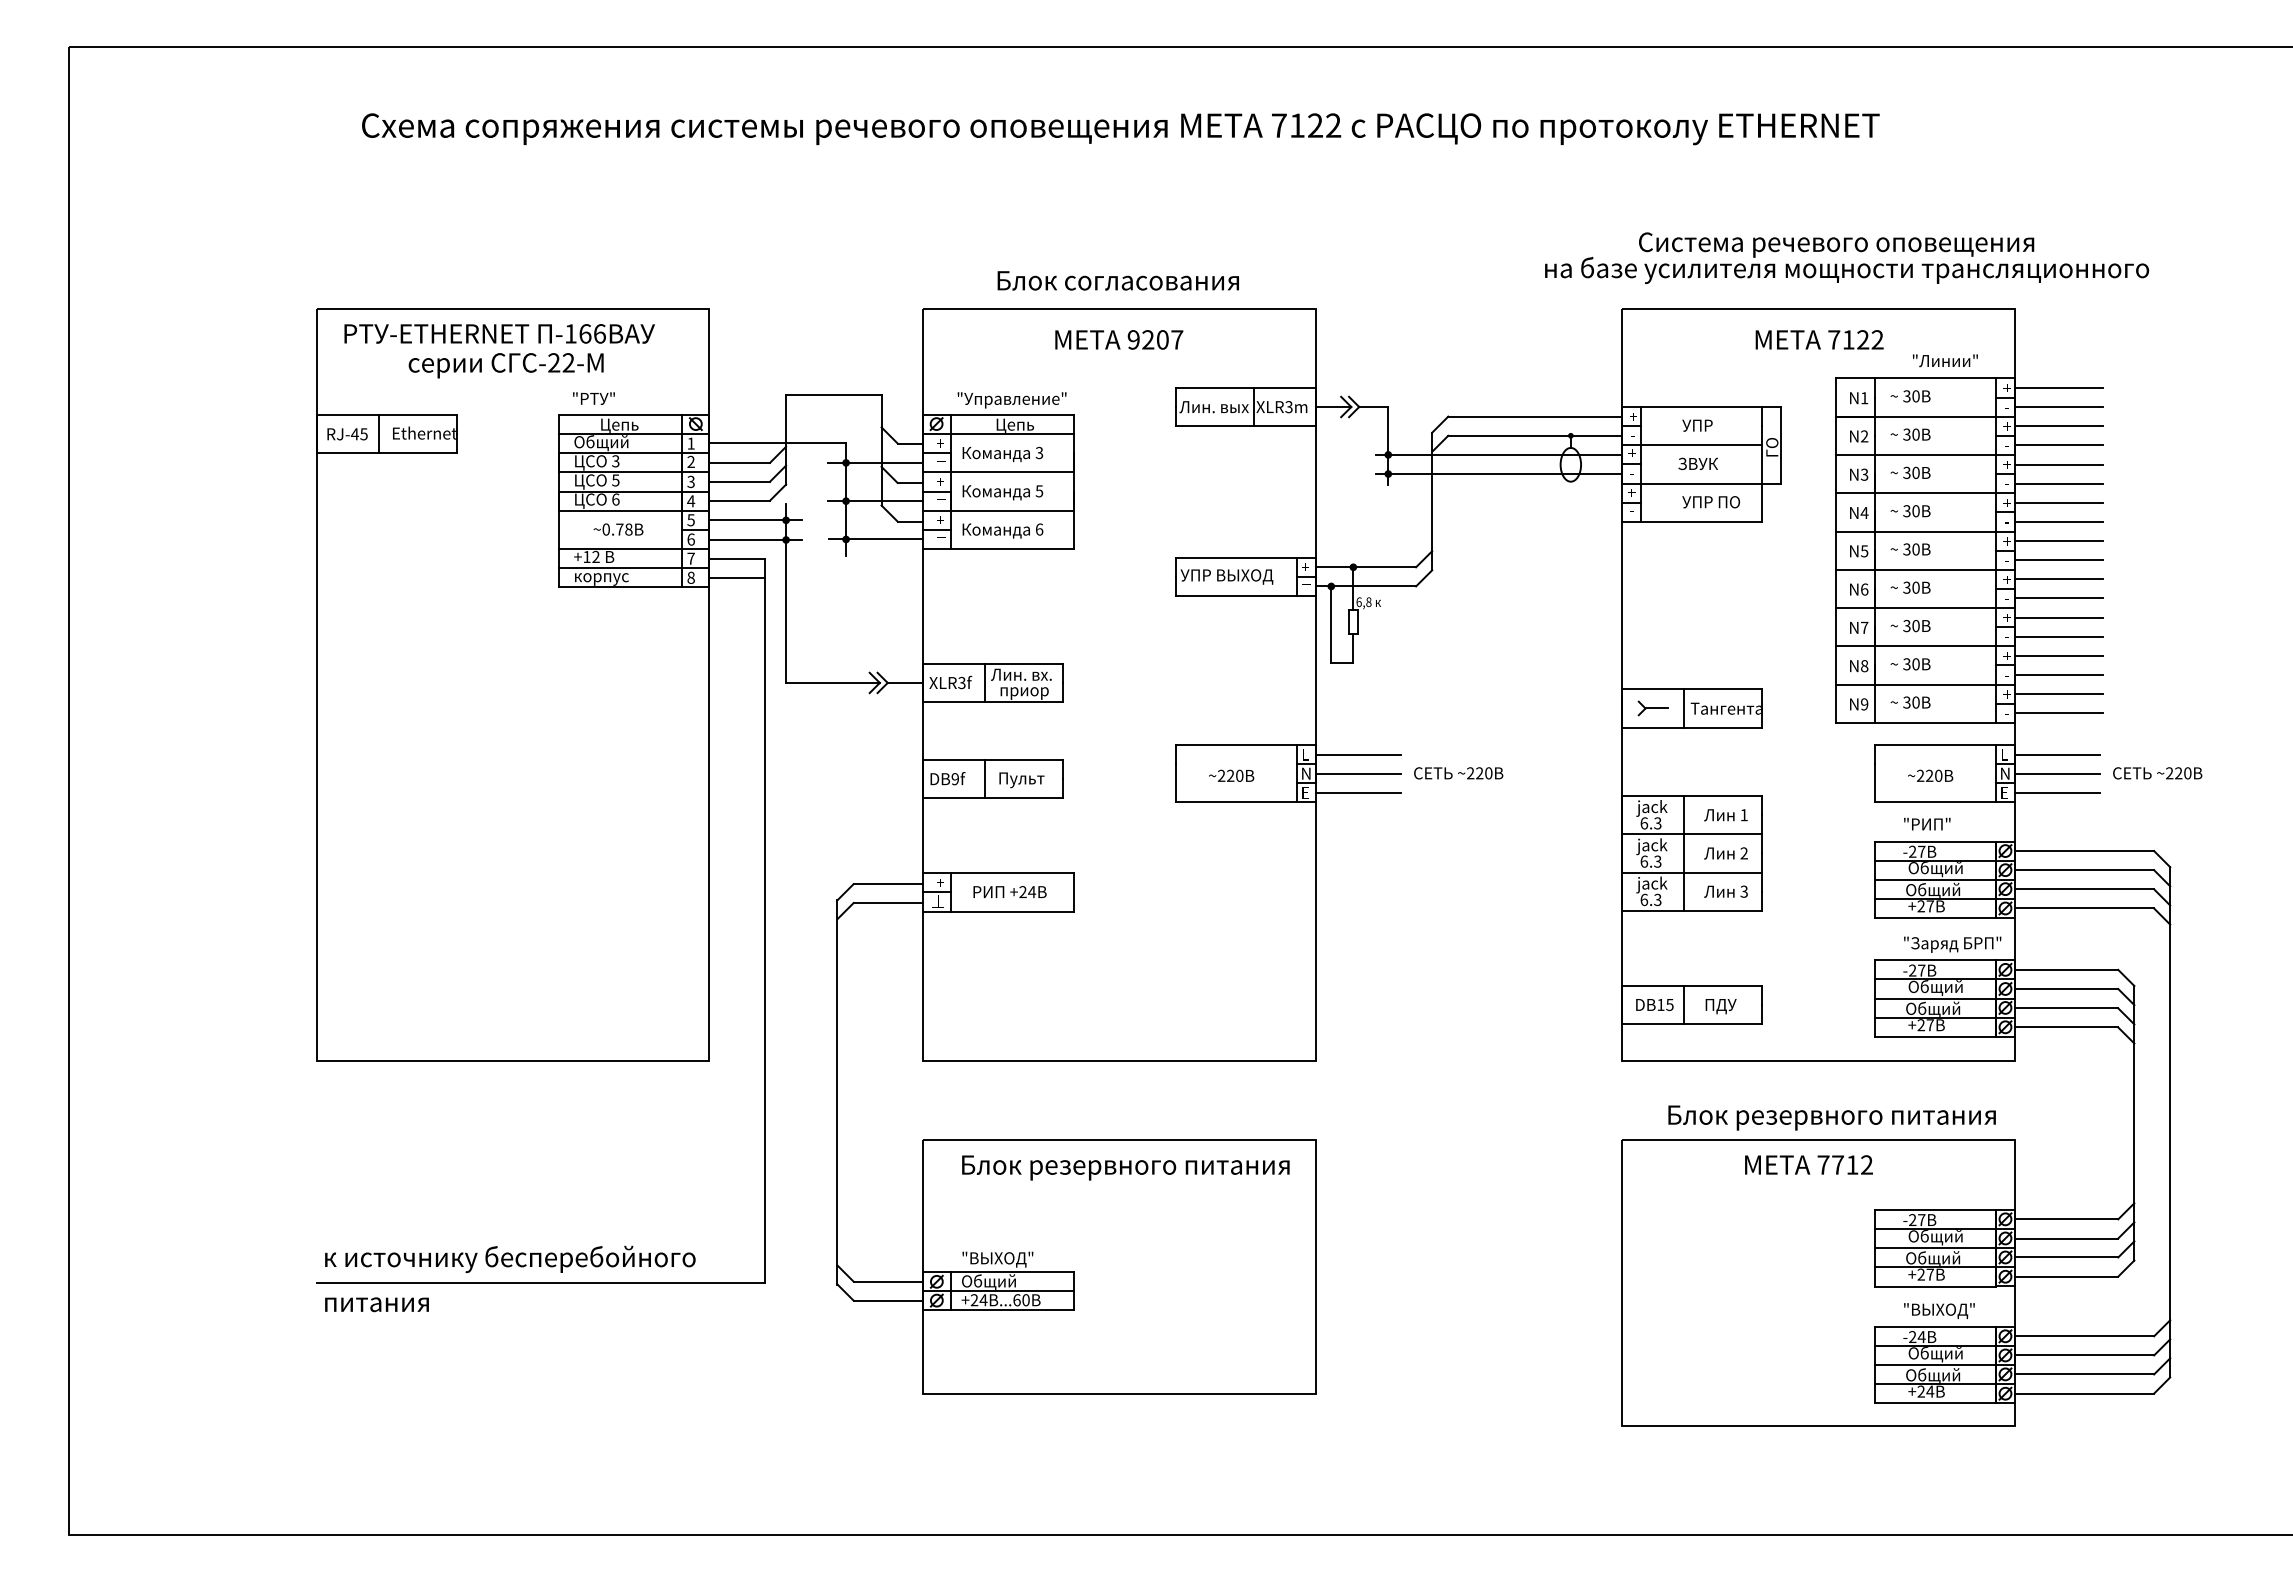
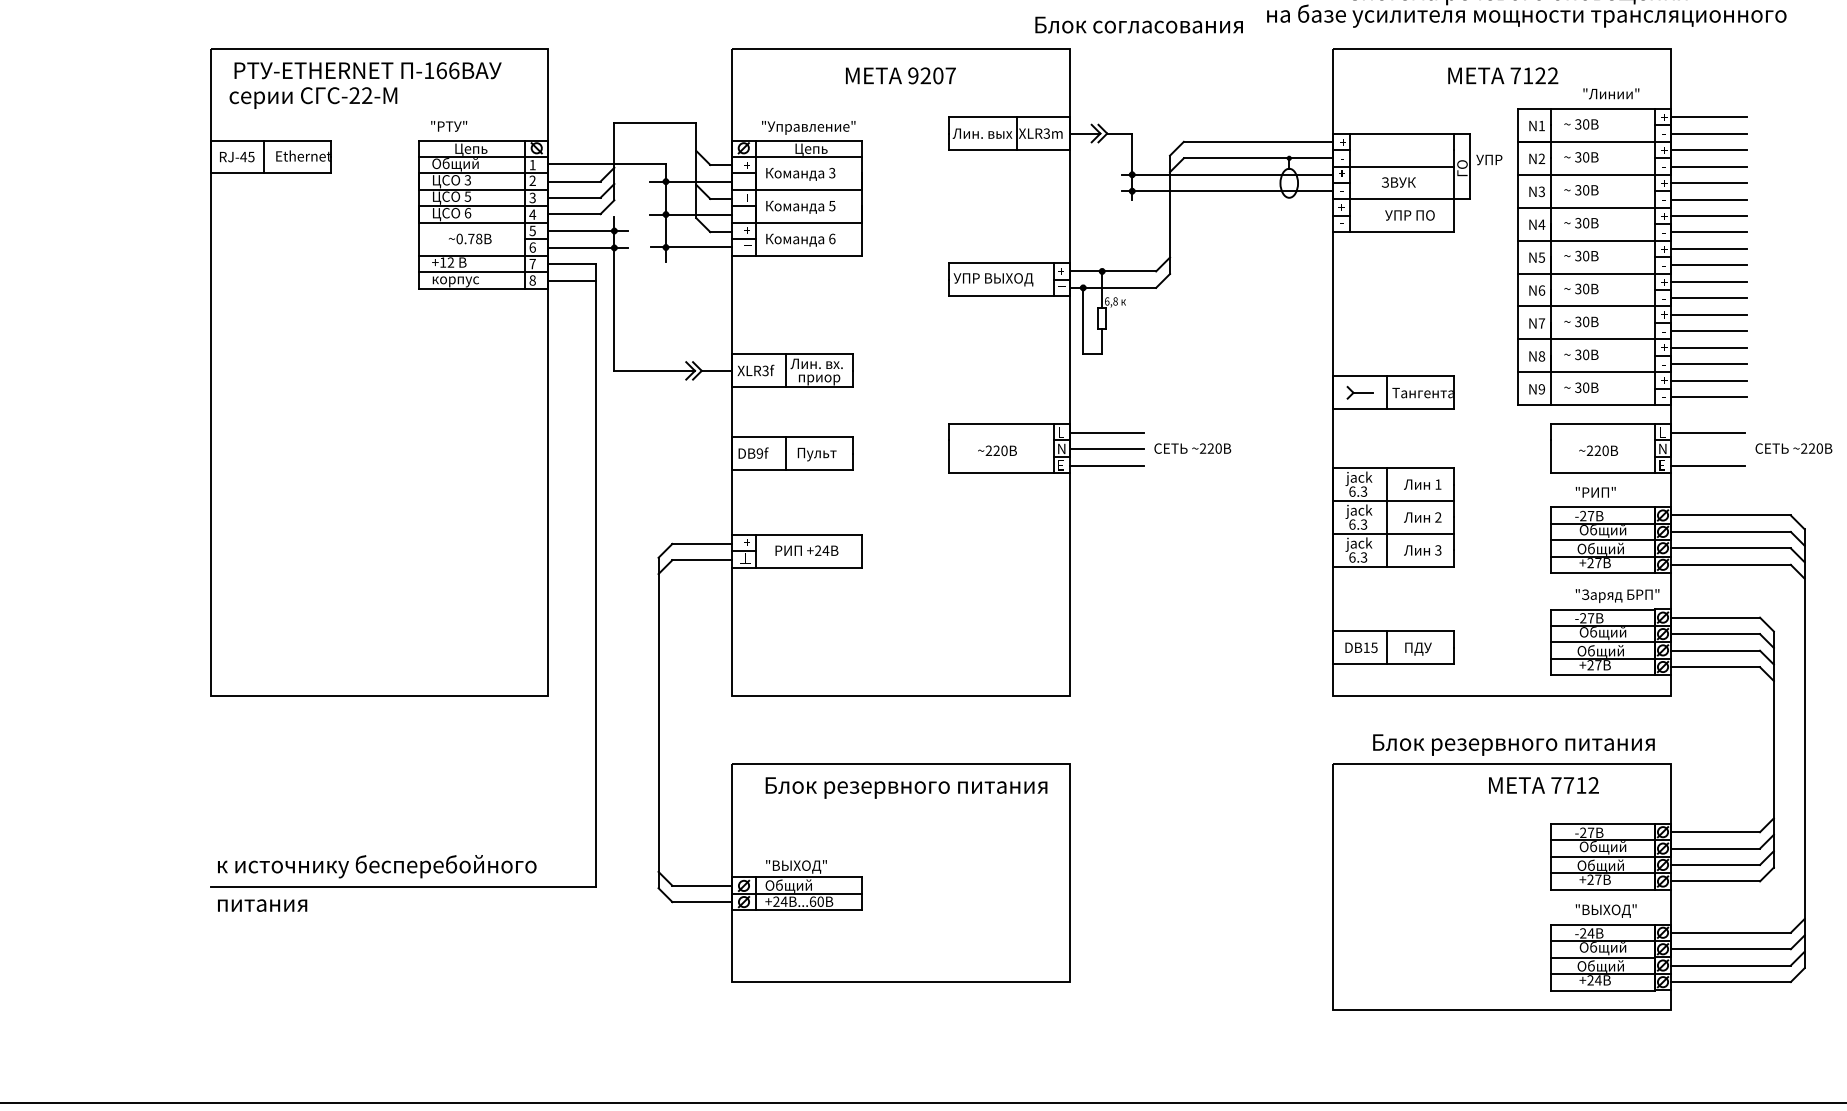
text: (1117, 280) -> (1138, 24), moved
text: (505, 365) -> (312, 97), moved
text: (1697, 425) -> (1489, 159), moved
line: (2057, 773) -> (1707, 448), removed
text: (1808, 1164) -> (1543, 785), moved

